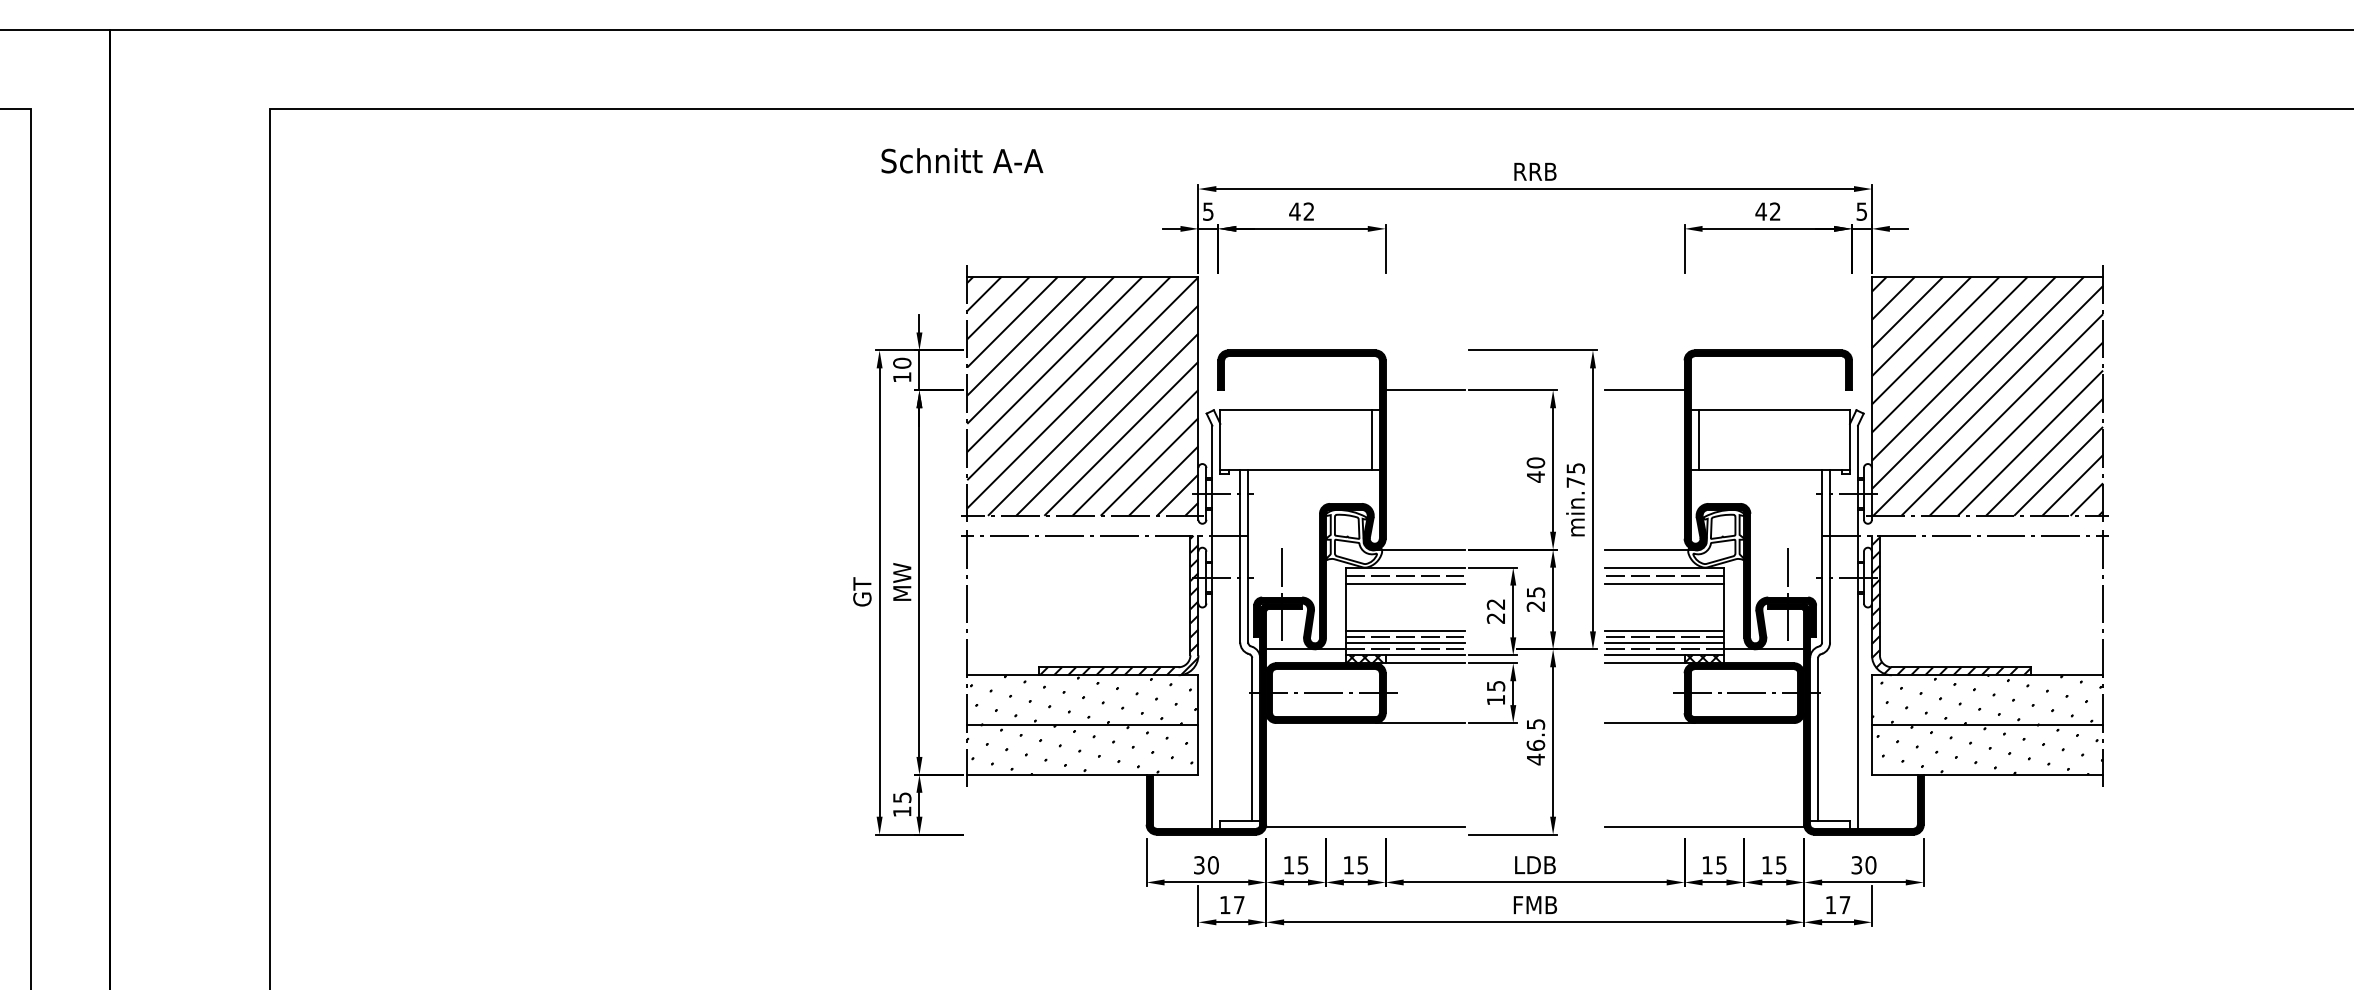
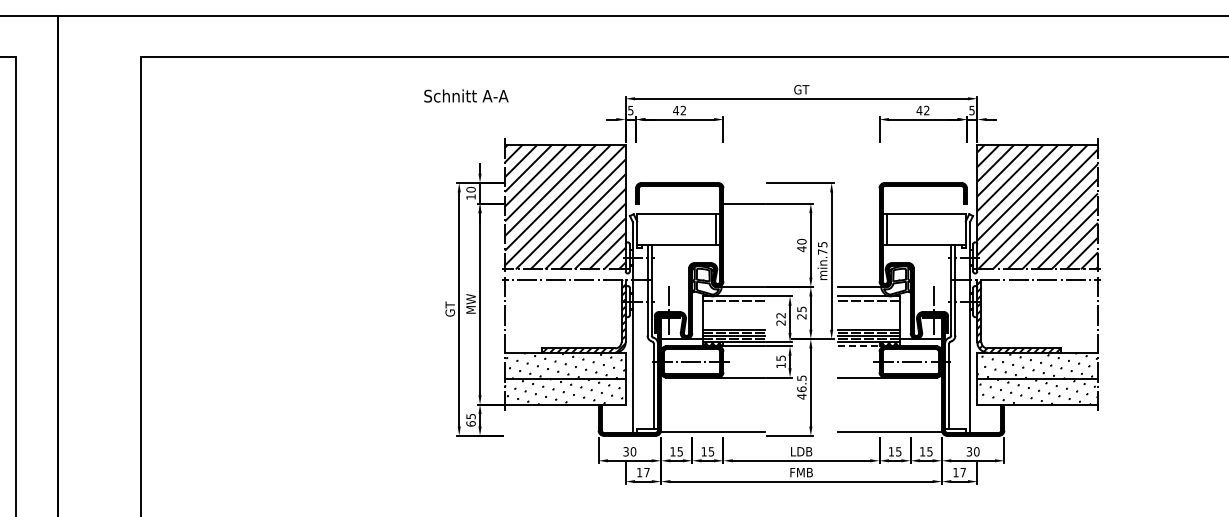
text: (962, 159) -> (466, 95), moved
text: (1535, 171) -> (801, 89), RRB -> GT
line: (1644, 389) -> (858, 203), removed
line: (1404, 583) -> (733, 304), removed
line: (1663, 583) -> (868, 304), removed
line: (1644, 663) -> (858, 346), solid -> dashed
text: (901, 811) -> (470, 423), 15 -> 65

